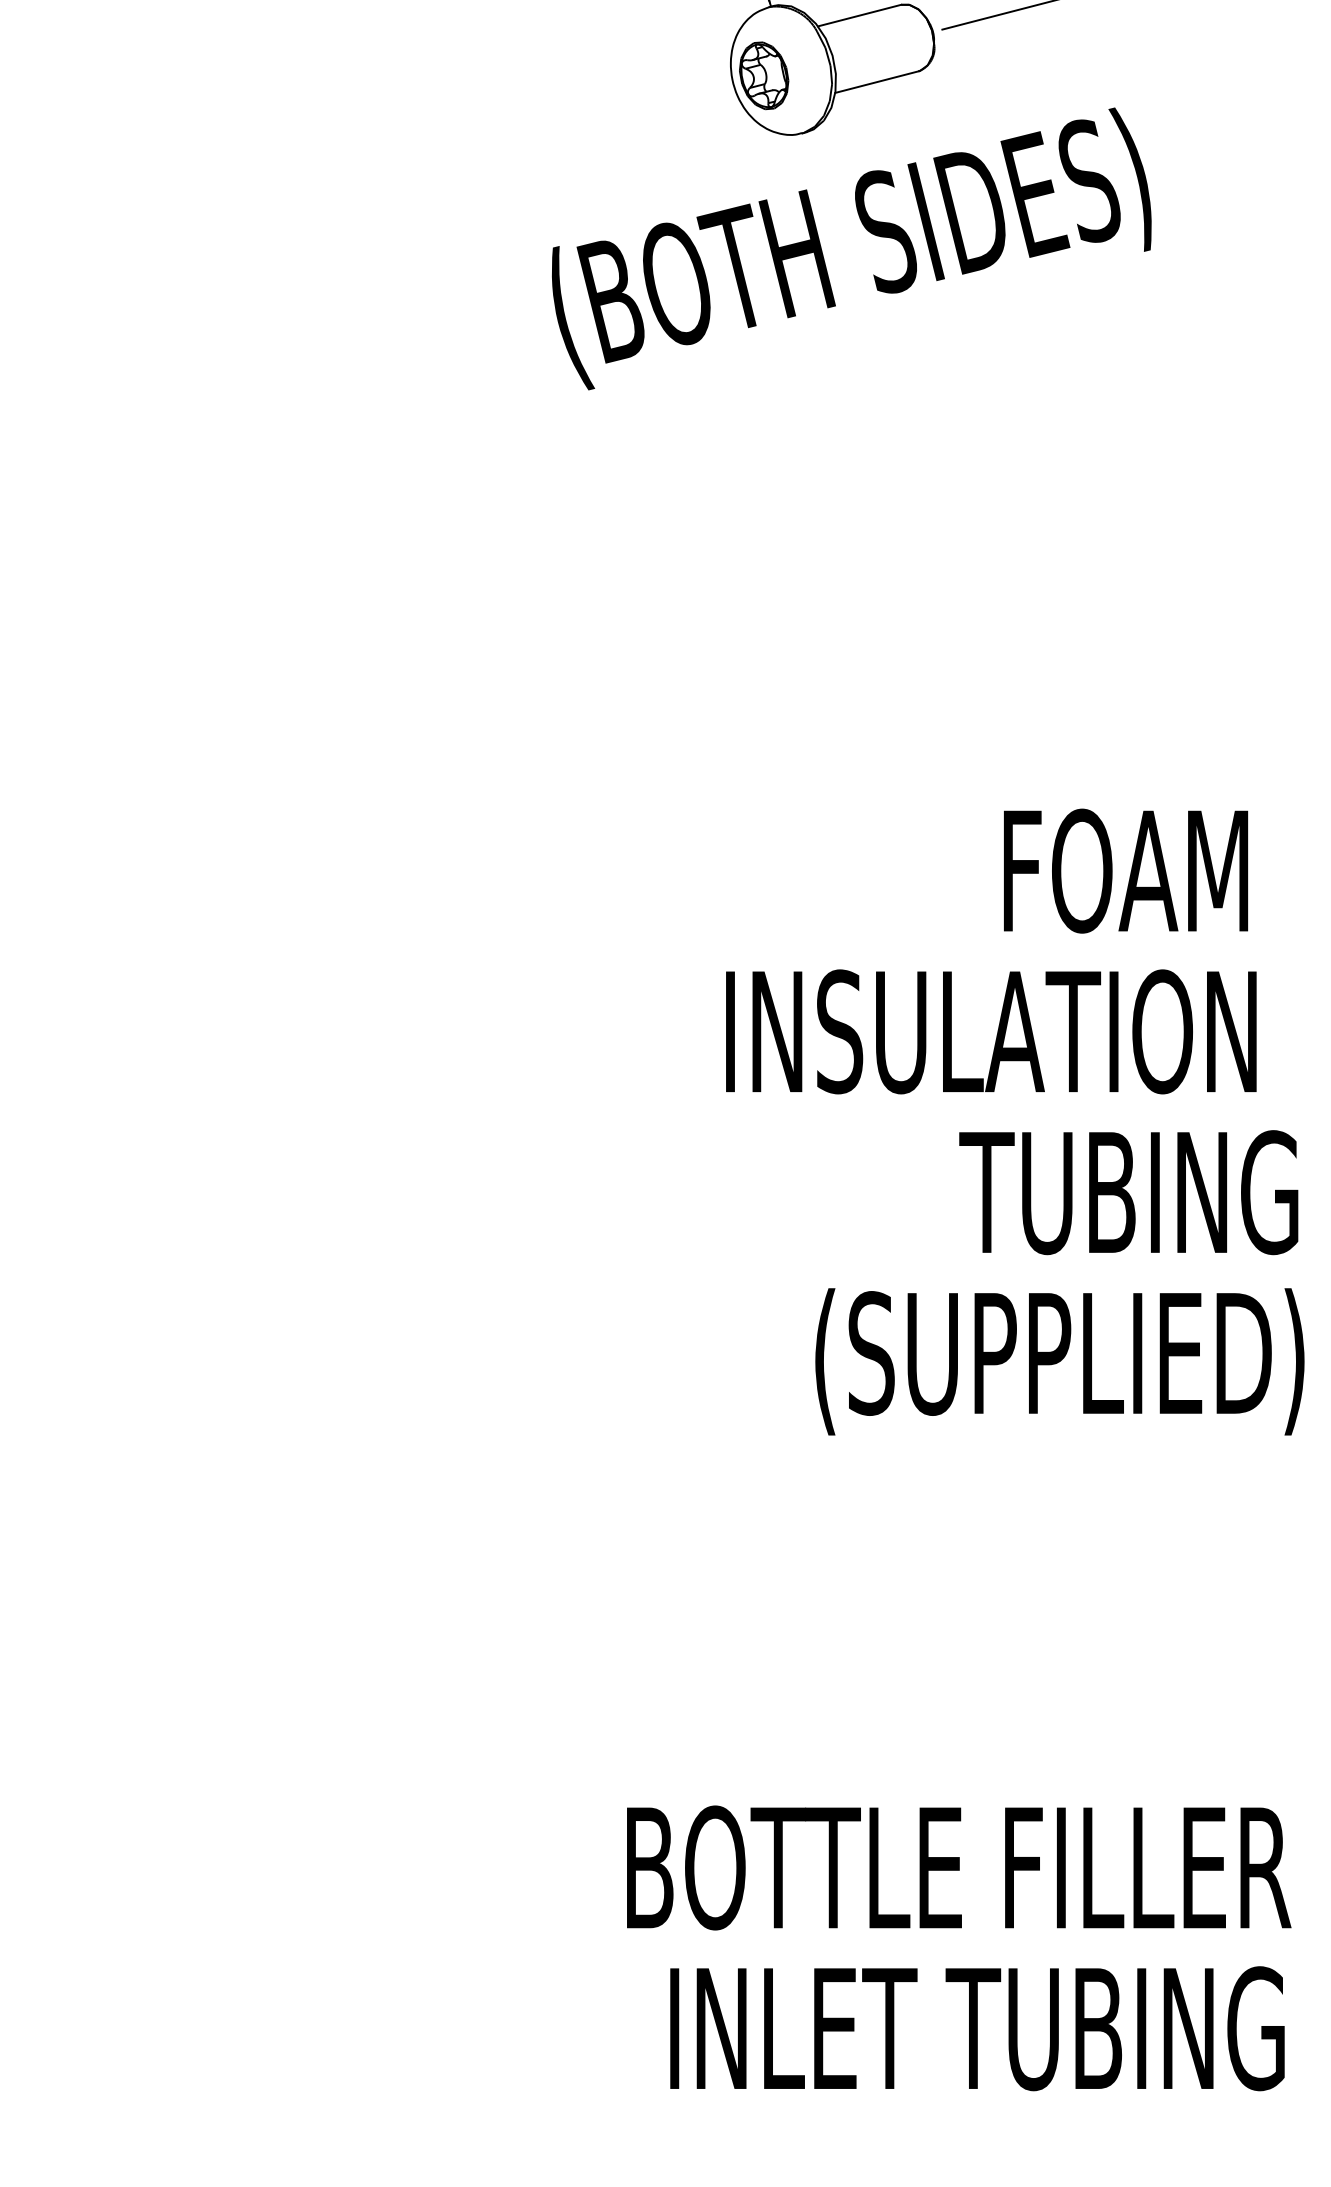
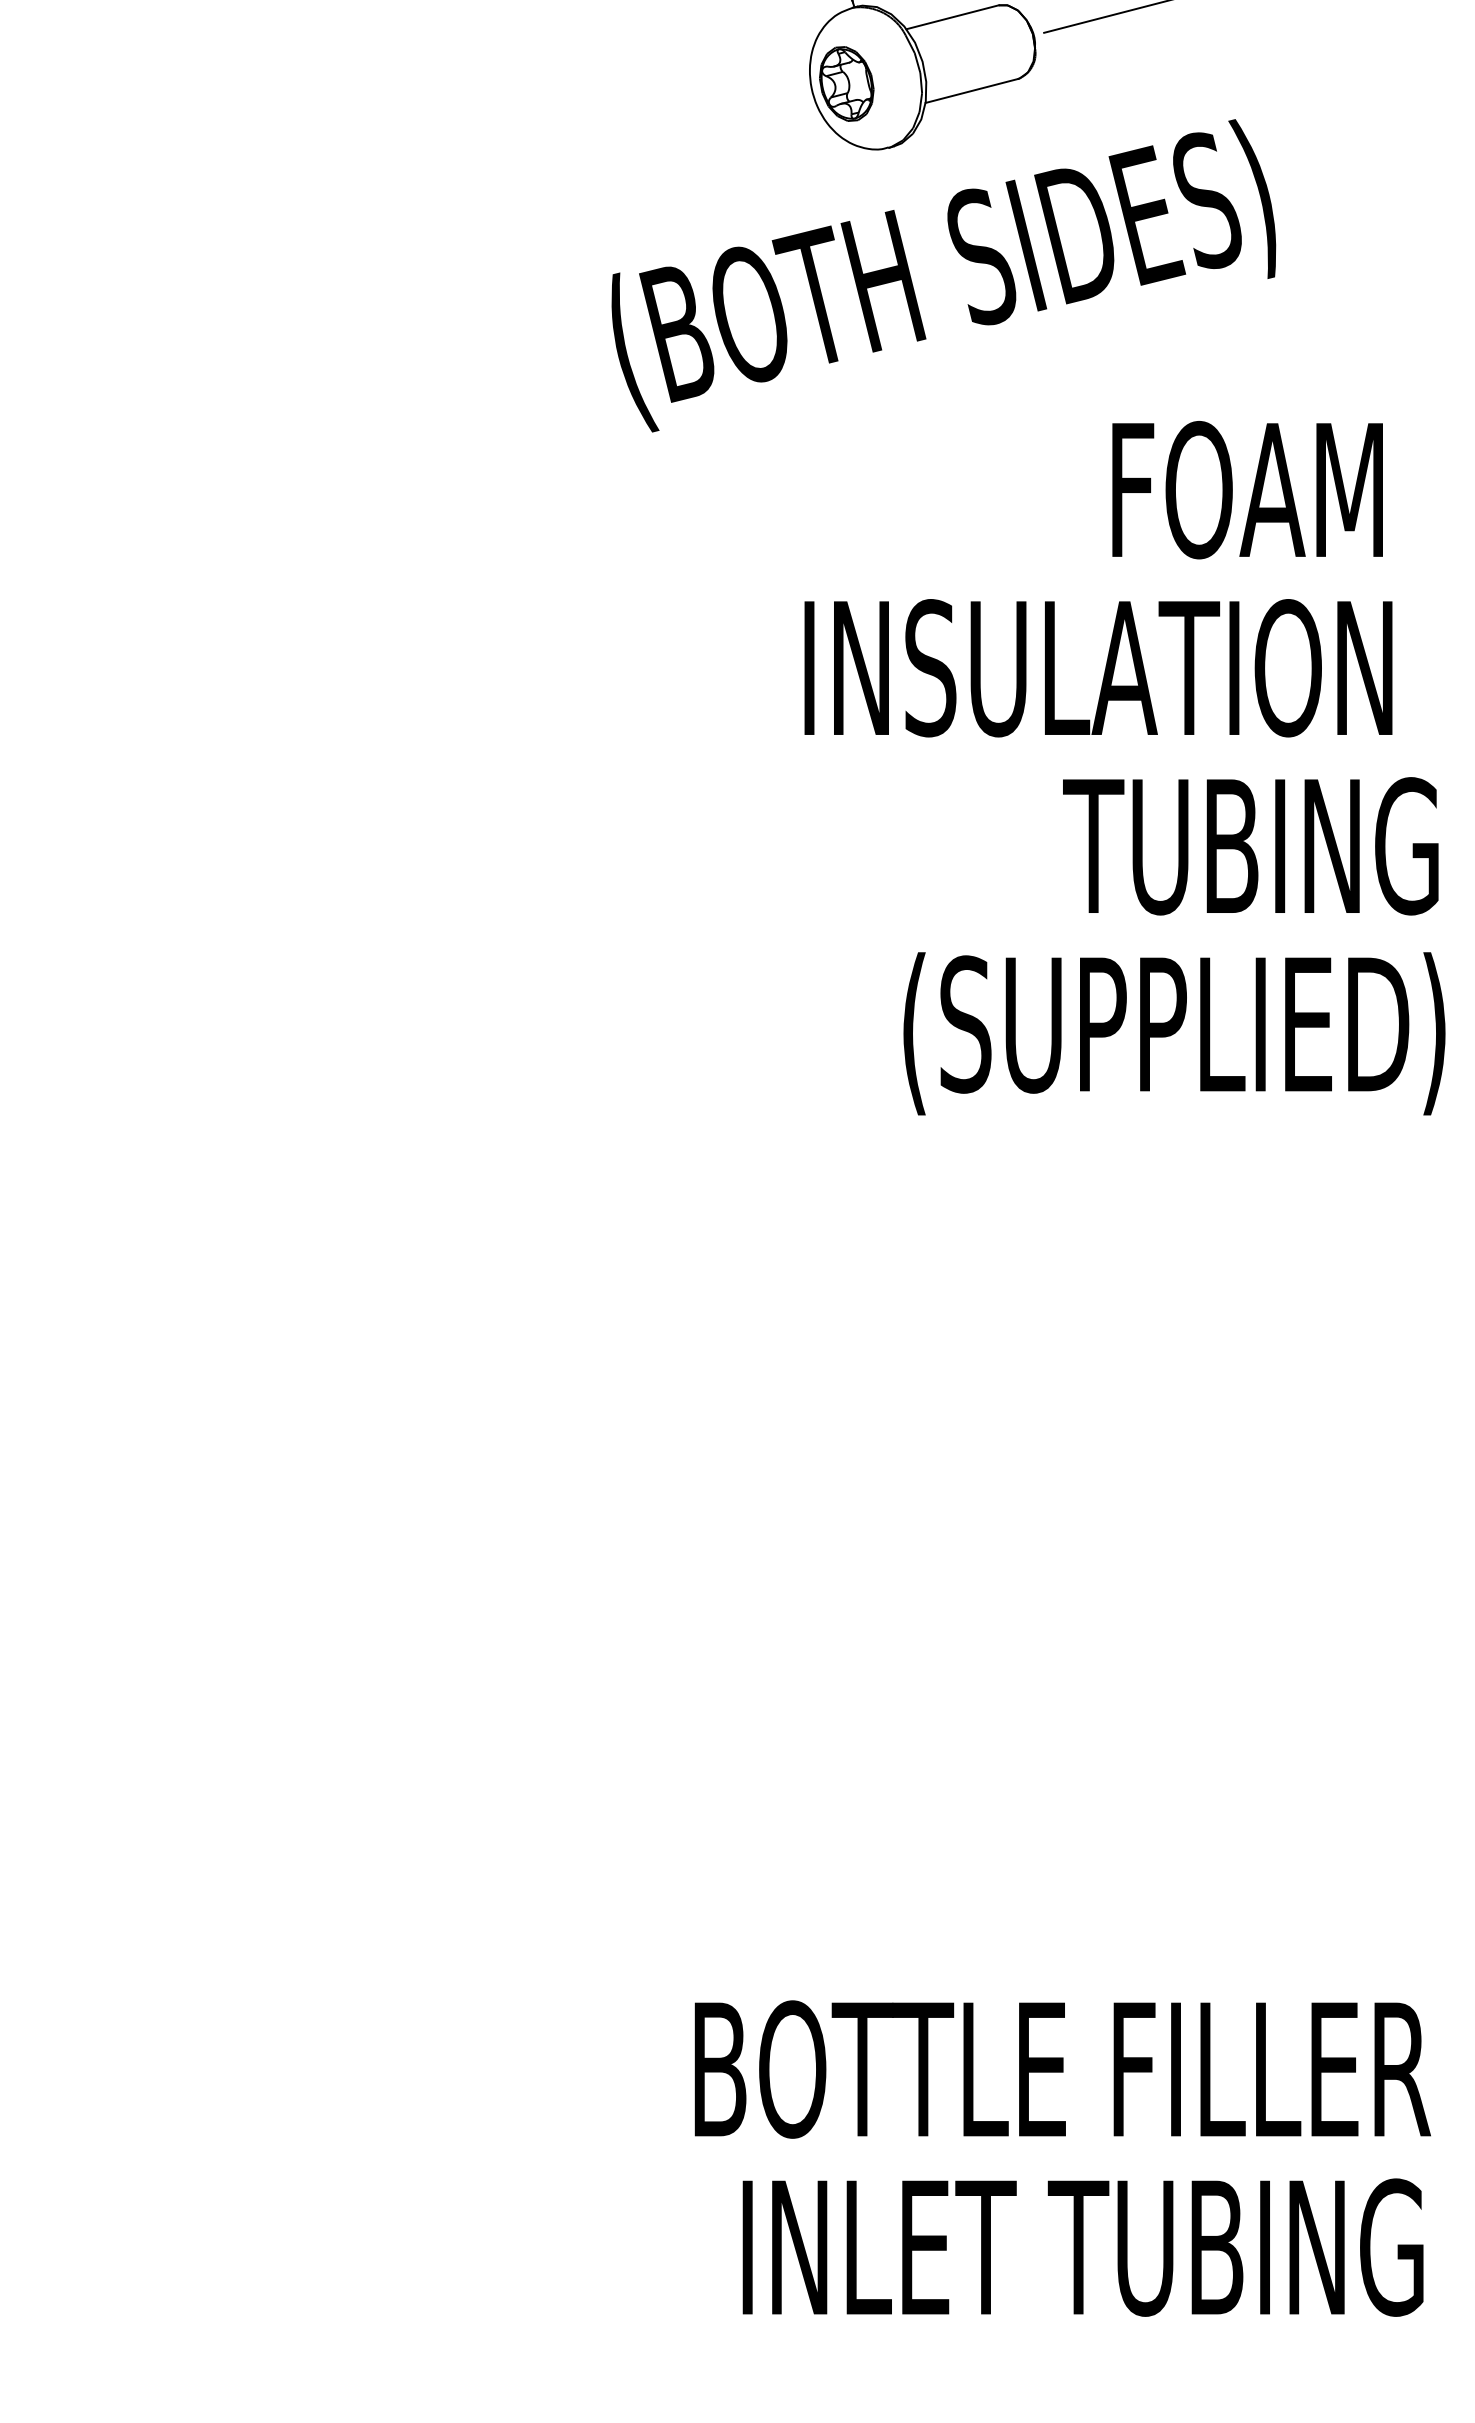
text: (1014, 1122) -> (1124, 768), moved

